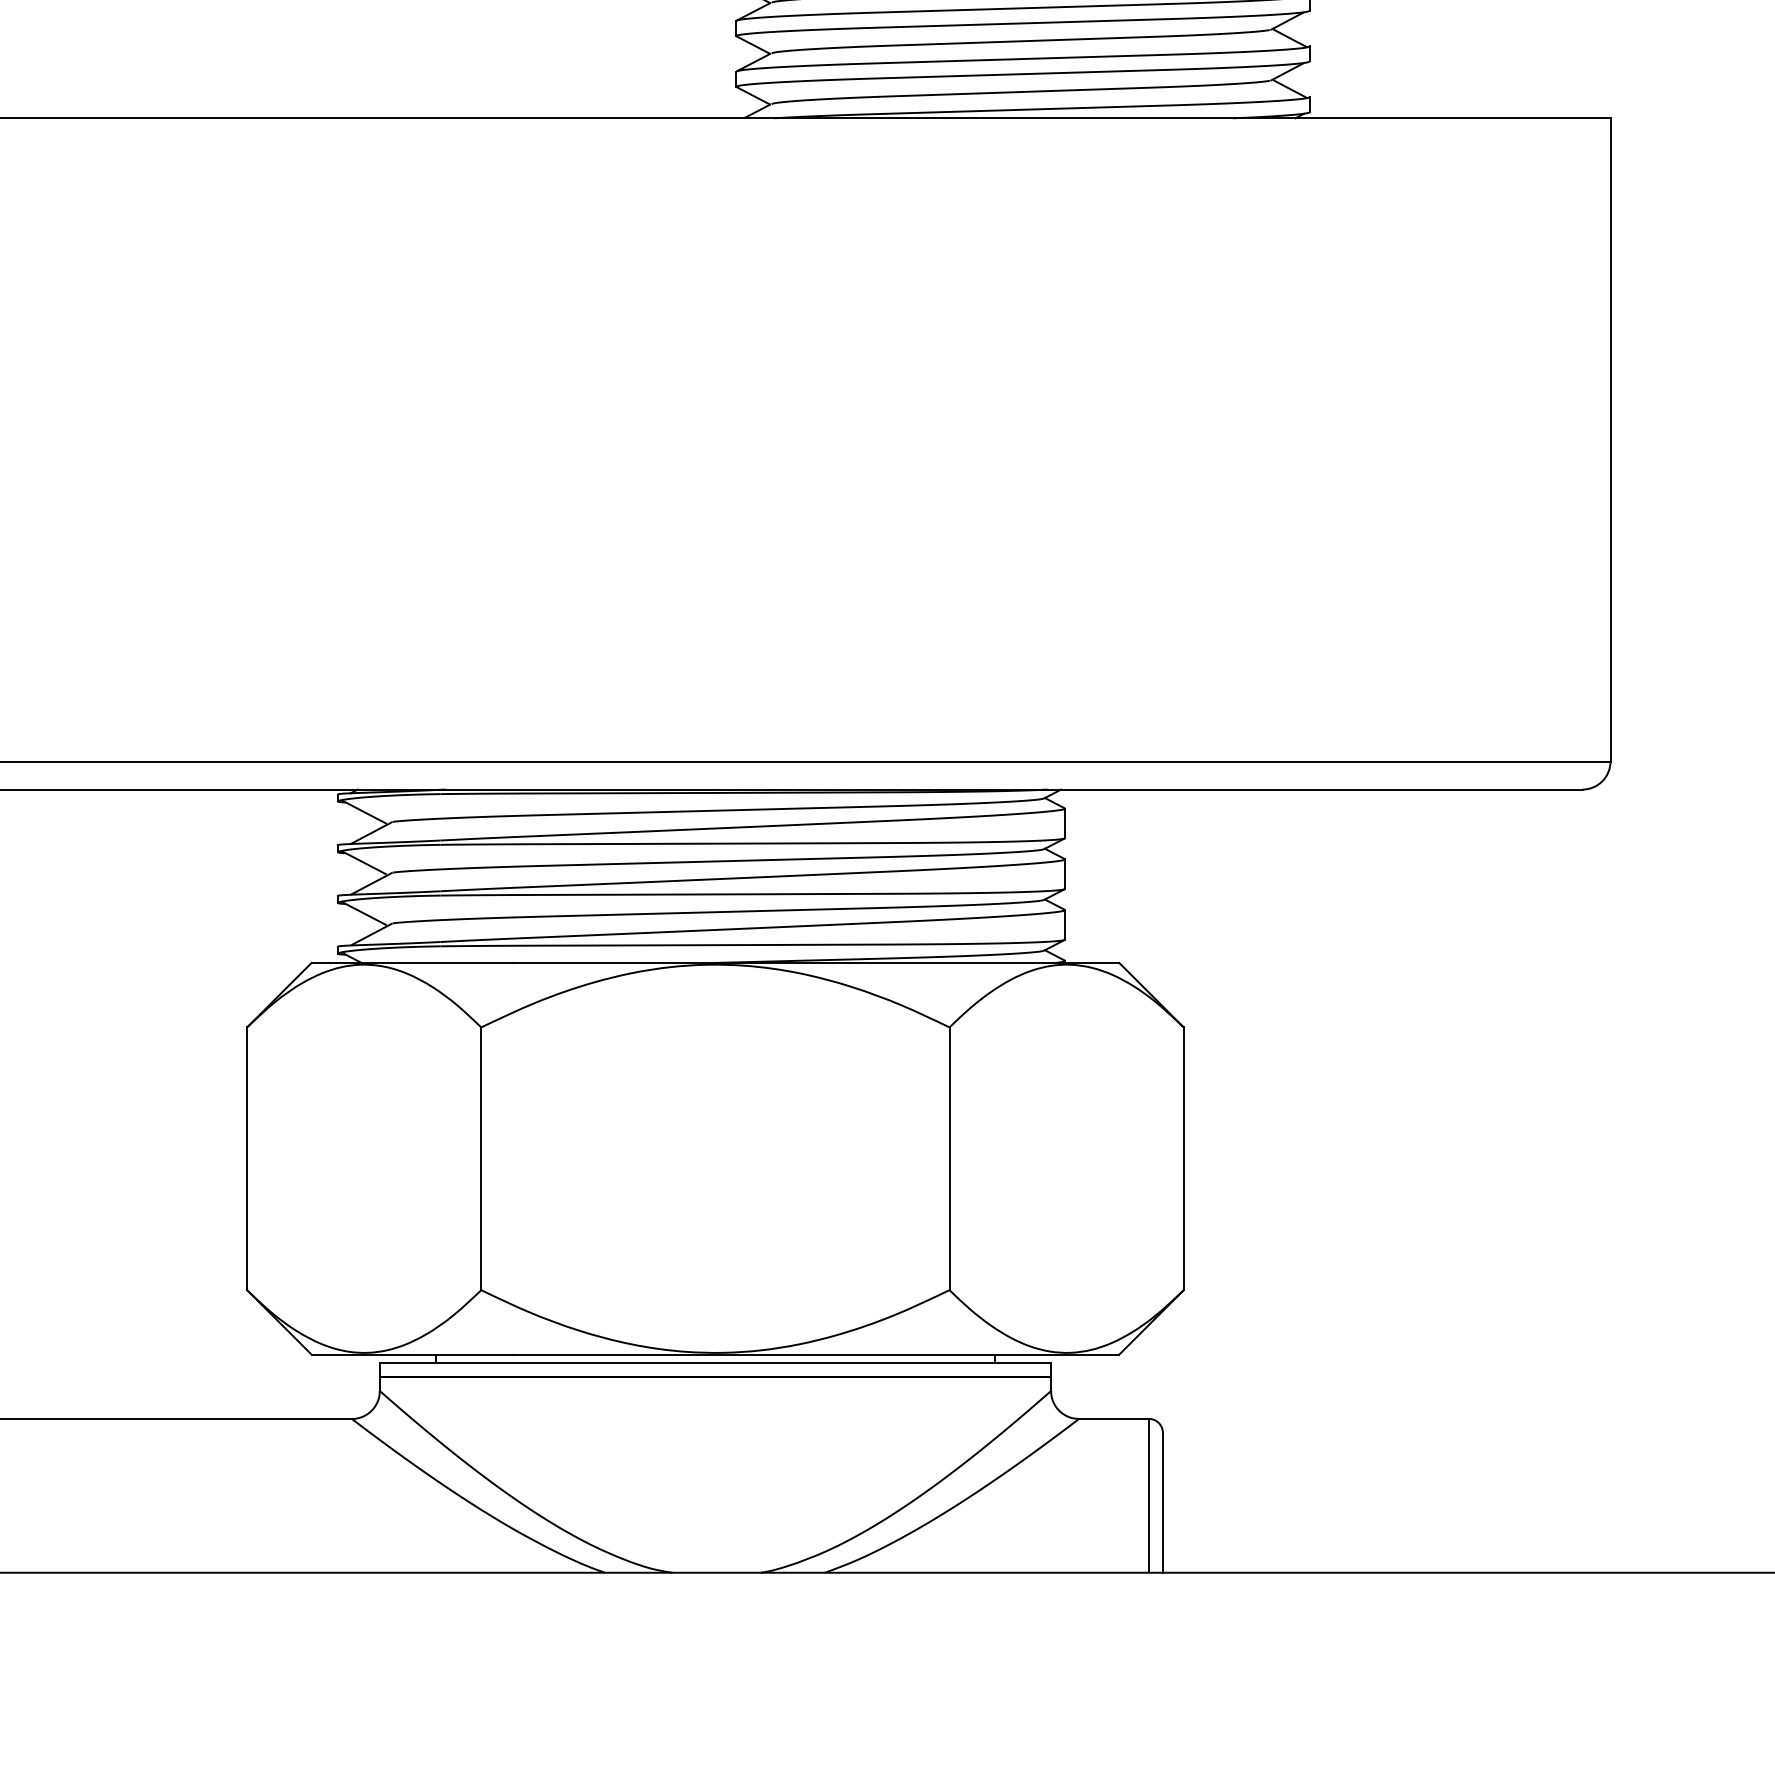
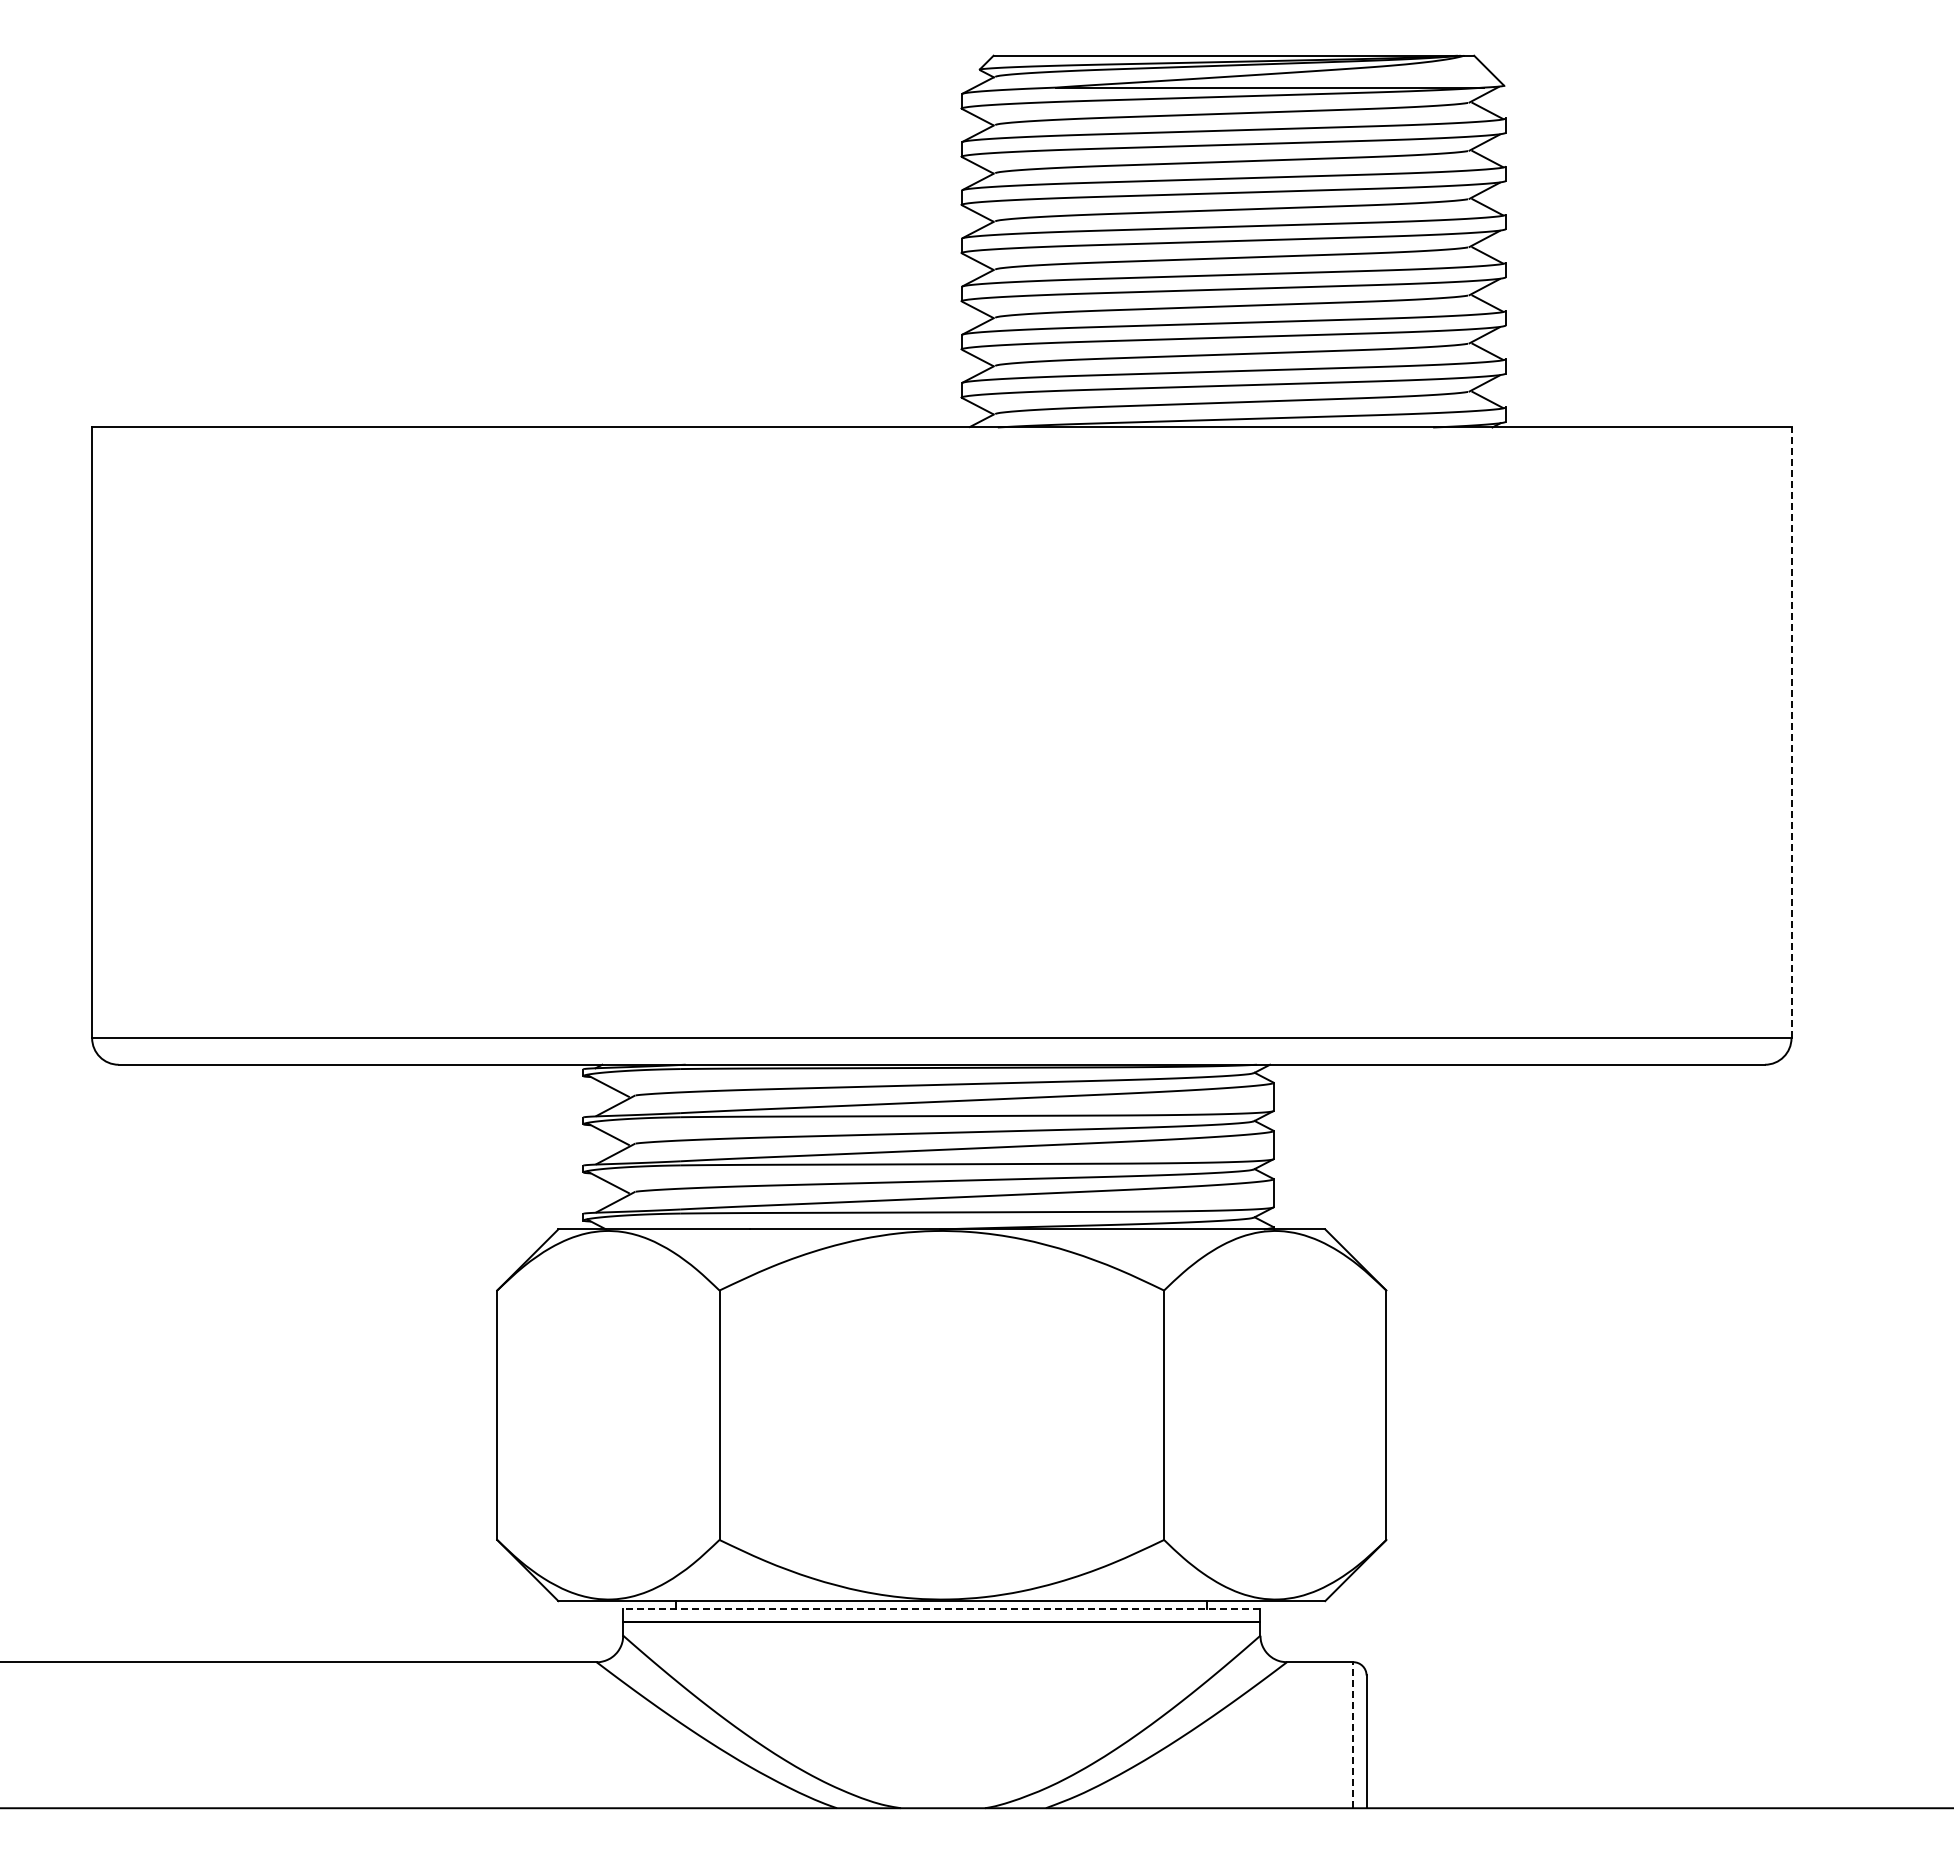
line: (1610, 439) -> (1791, 732), solid -> dashed
line: (715, 1363) -> (941, 1609), solid -> dashed
line: (1149, 1496) -> (1353, 1735), solid -> dashed

